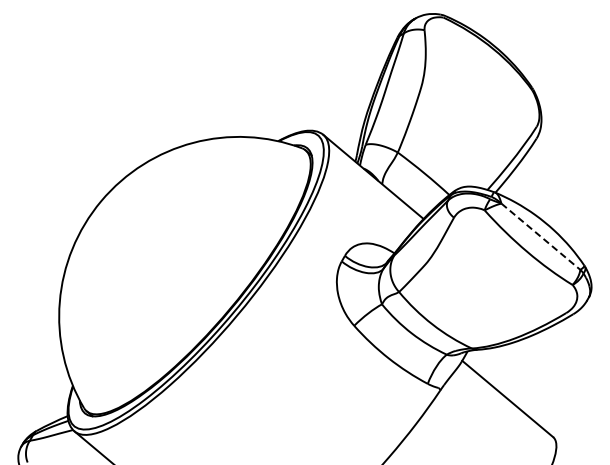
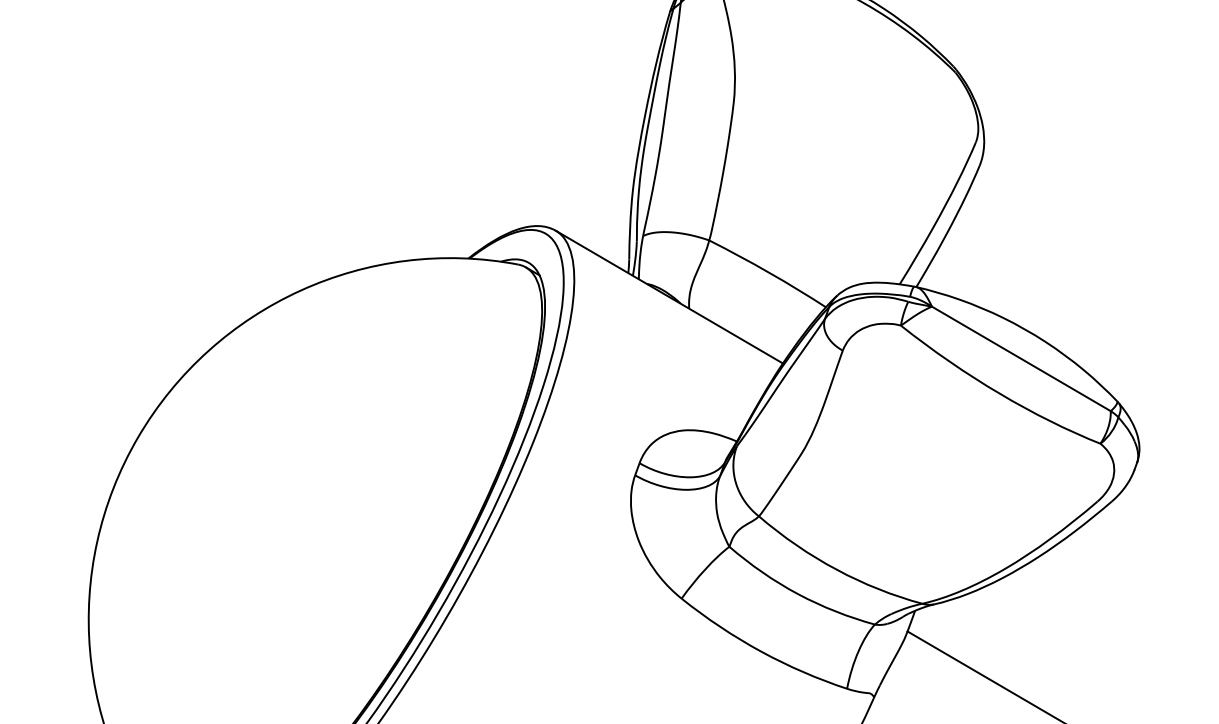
line: (540, 236) -> (1020, 358), dashed -> solid

